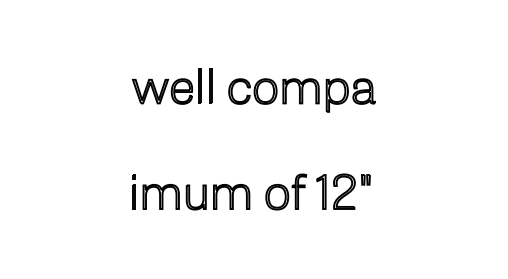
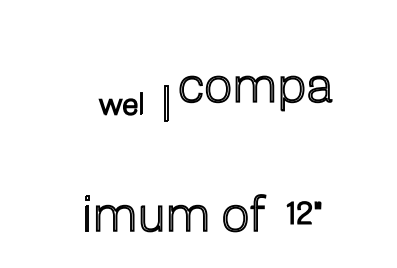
part: (166, 86) -> (120, 103), size x0.6
part: (301, 95) -> (255, 93), moved
part: (343, 191) -> (304, 212), size x0.6

